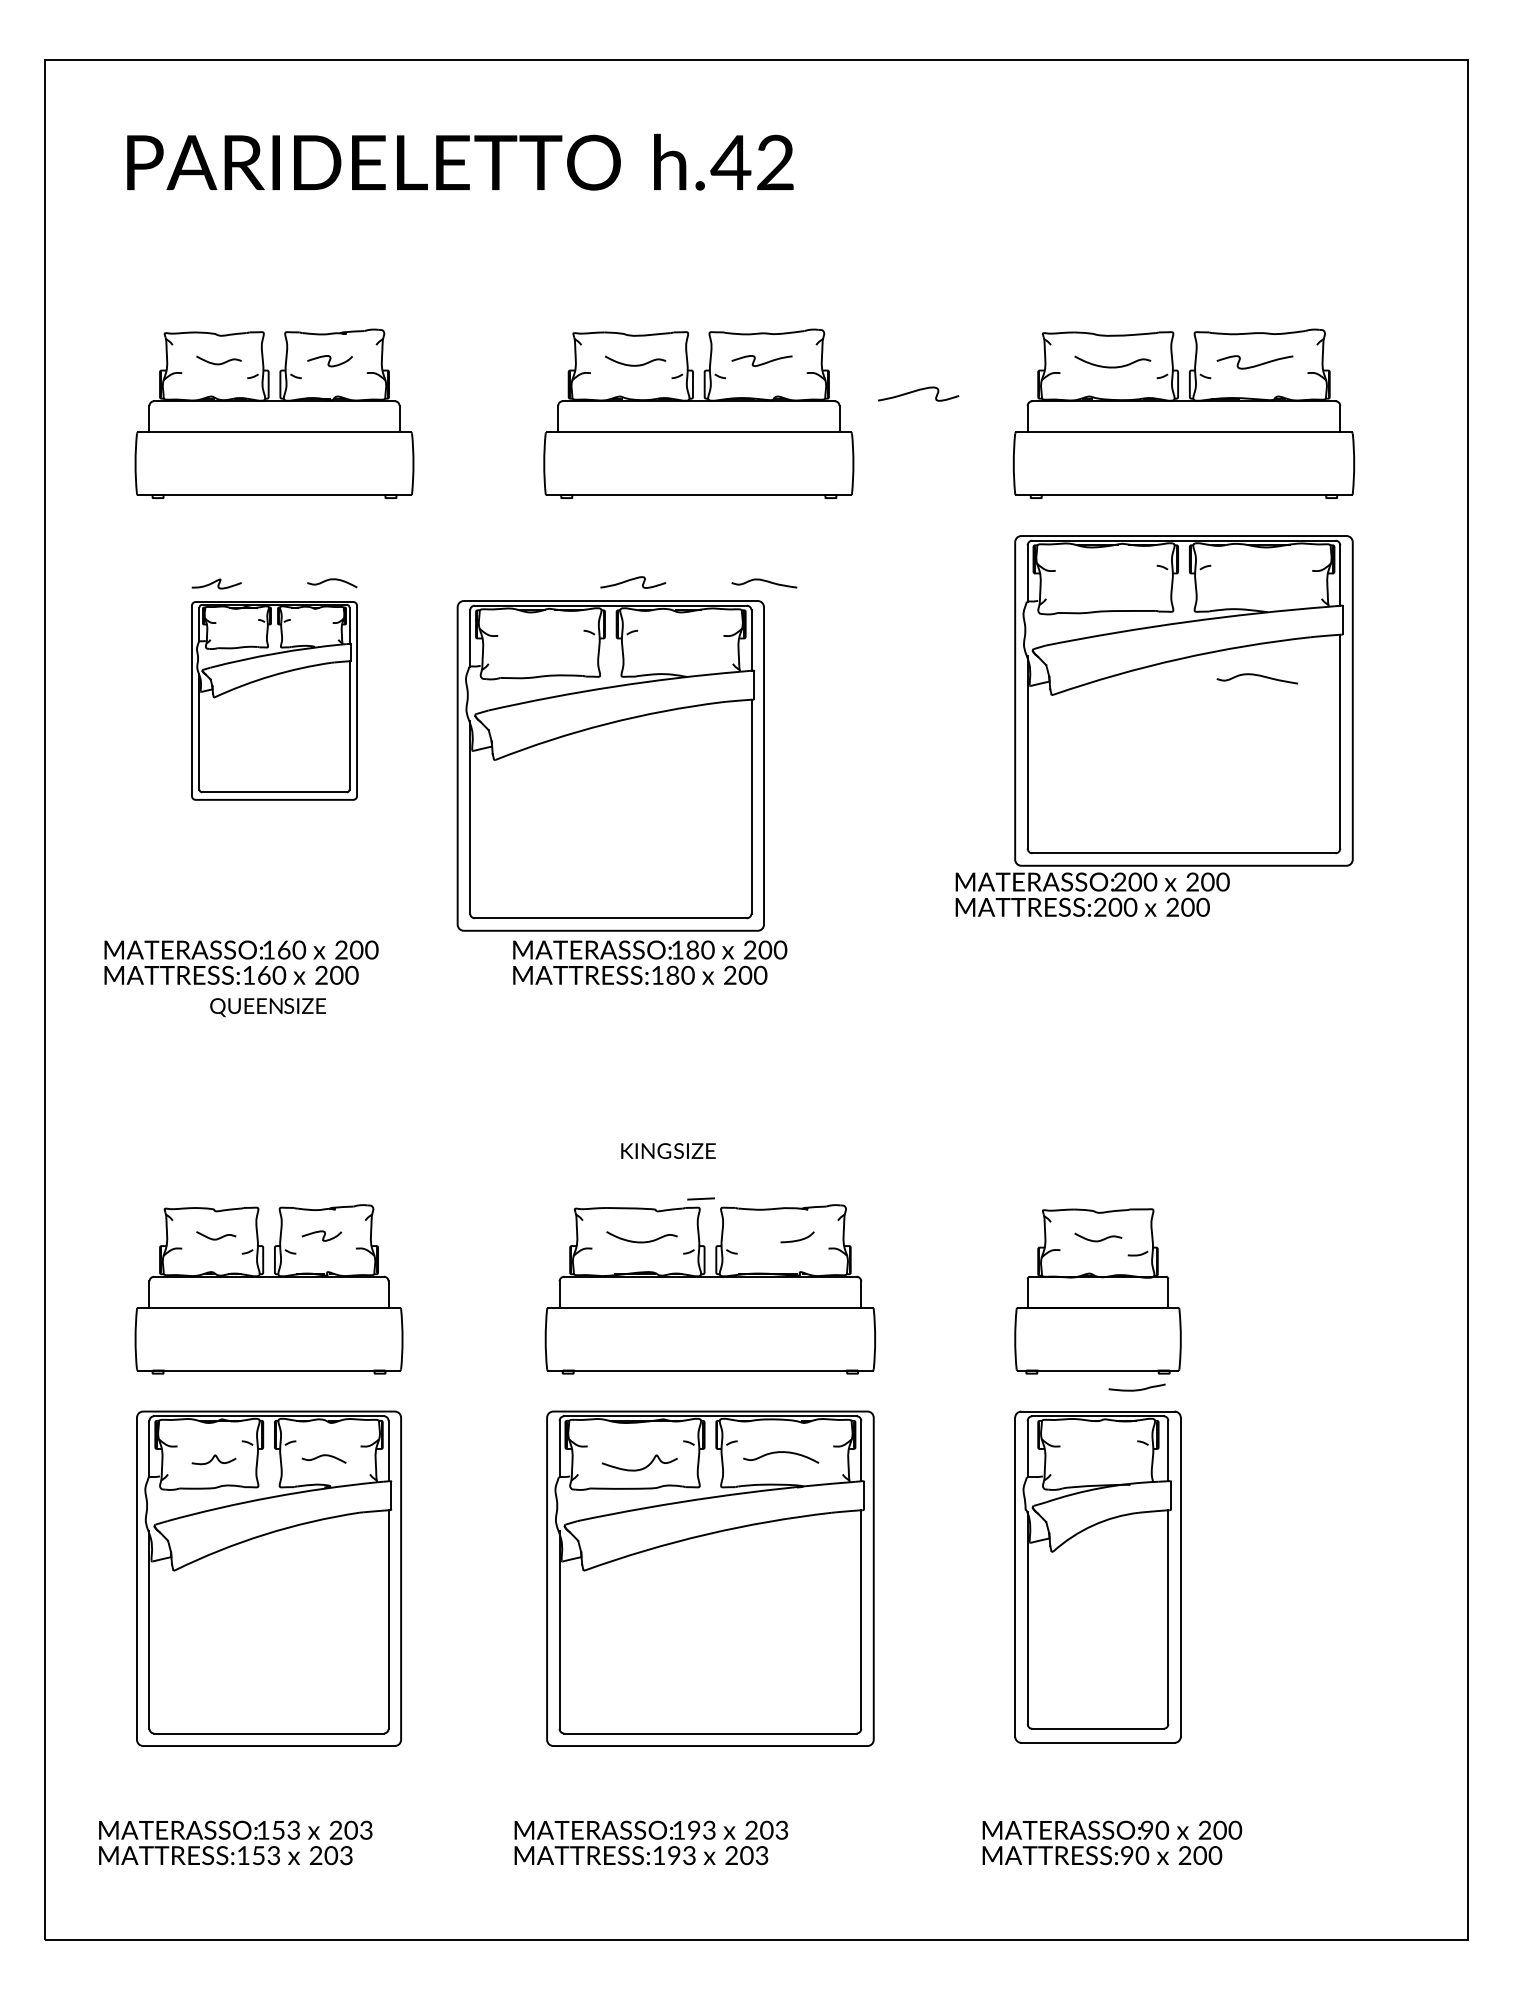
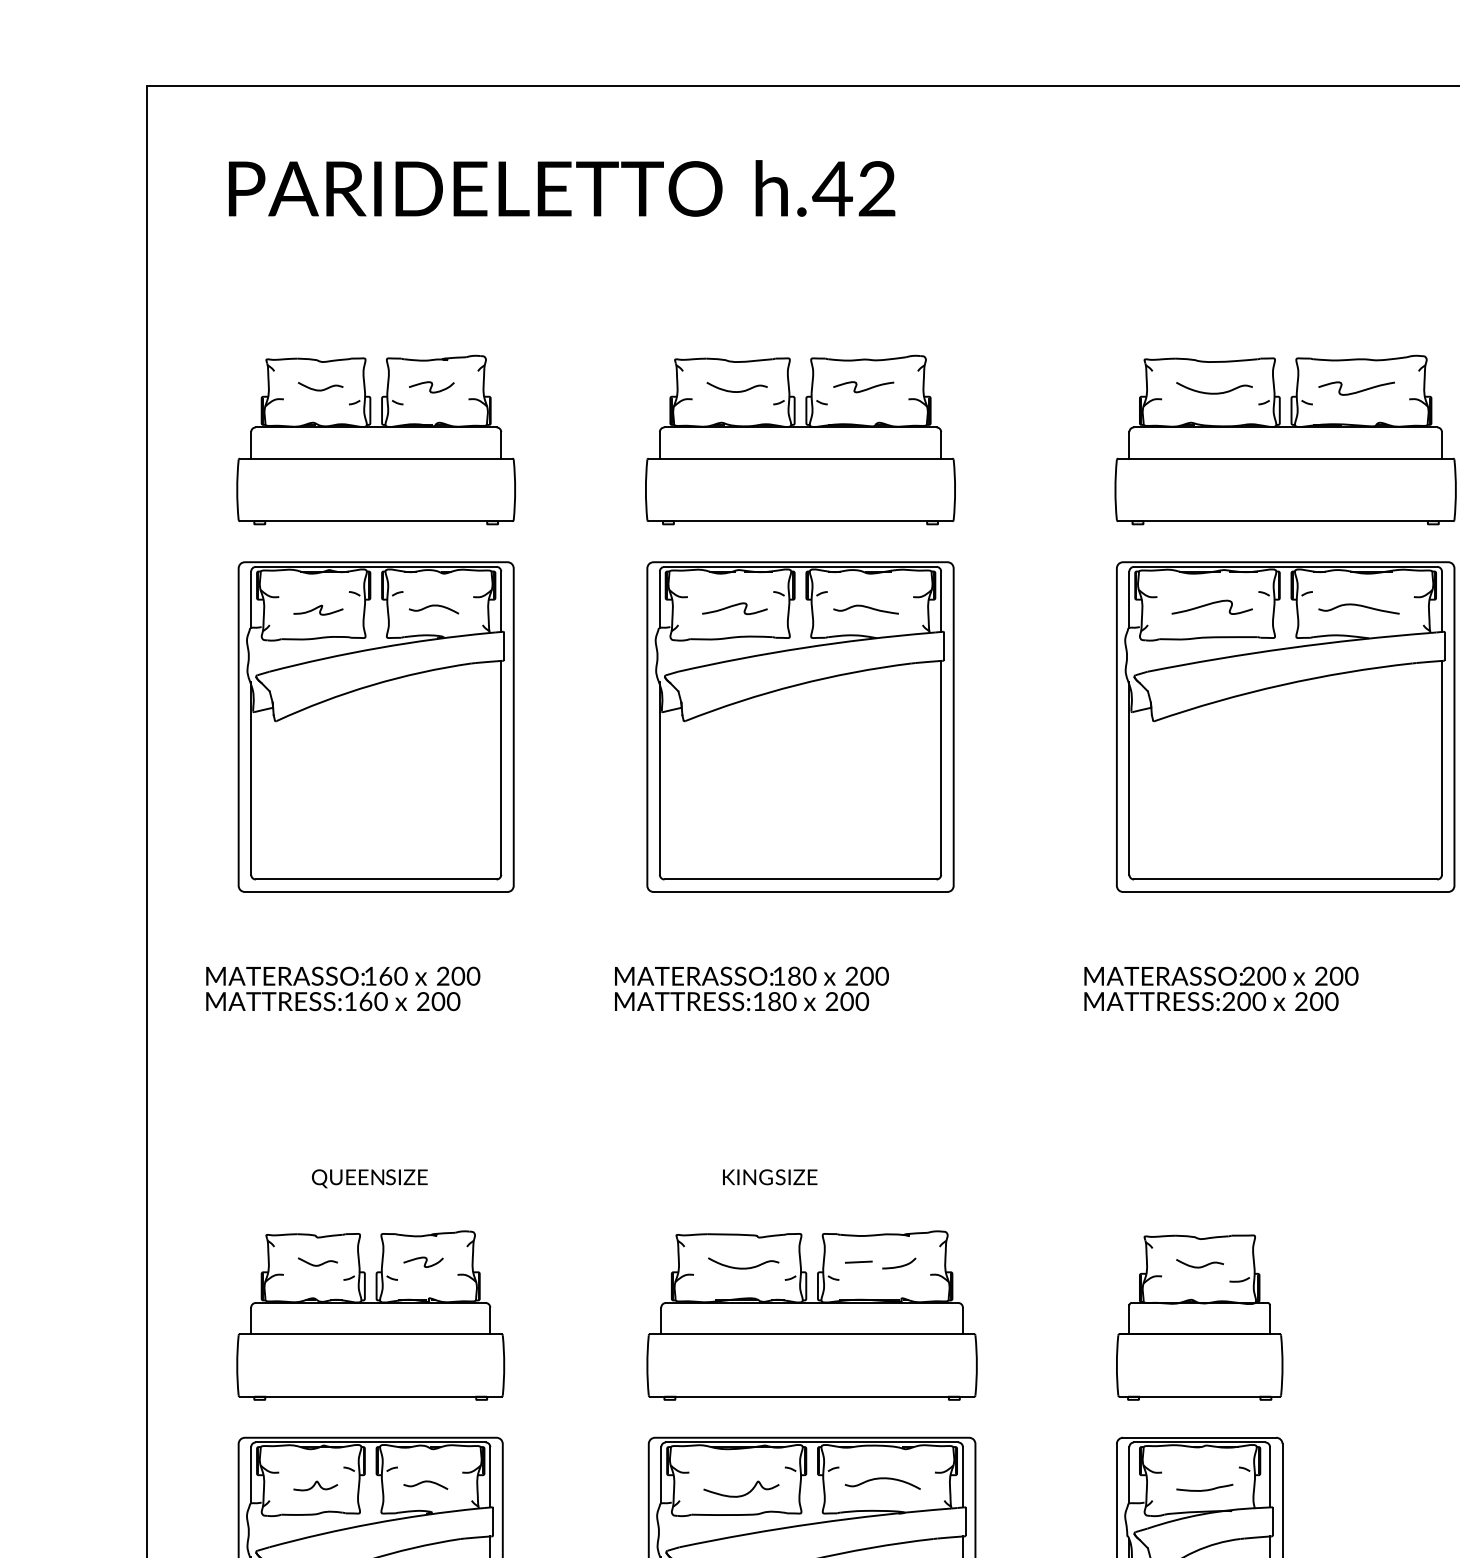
curve: (917, 391) -> (1211, 604), moved
curve: (1257, 676) -> (1359, 606), moved
part: (274, 700) -> (376, 726), size x1.67
part: (610, 765) -> (800, 726), moved
text: (1092, 894) -> (1221, 988), moved
text: (267, 1007) -> (369, 1178), moved
line: (700, 1198) -> (858, 1261), moved
curve: (1136, 1389) -> (1204, 1489), moved

